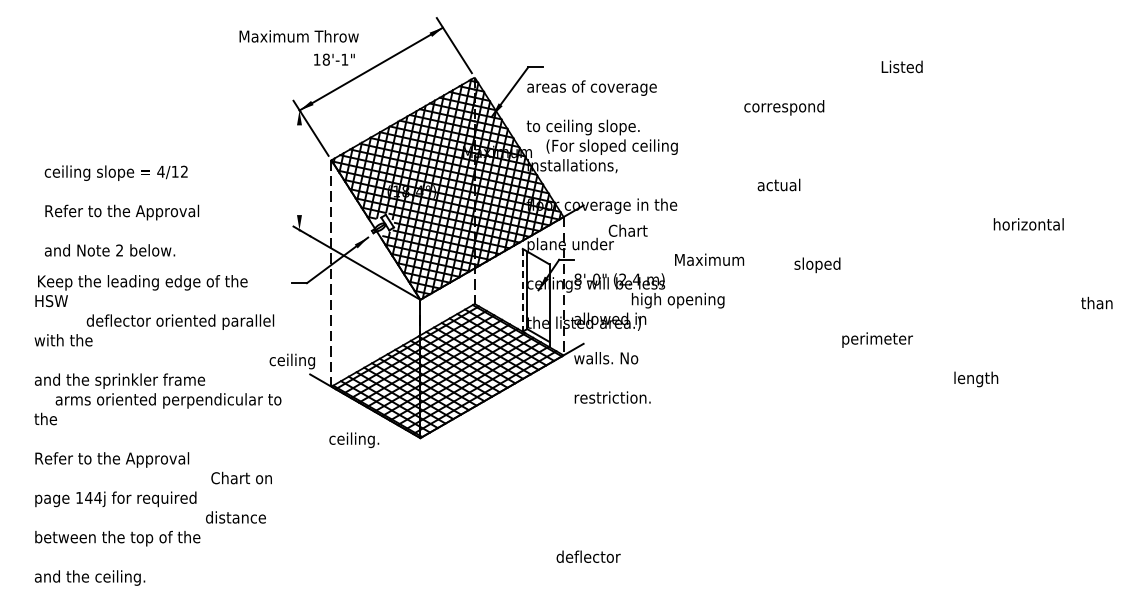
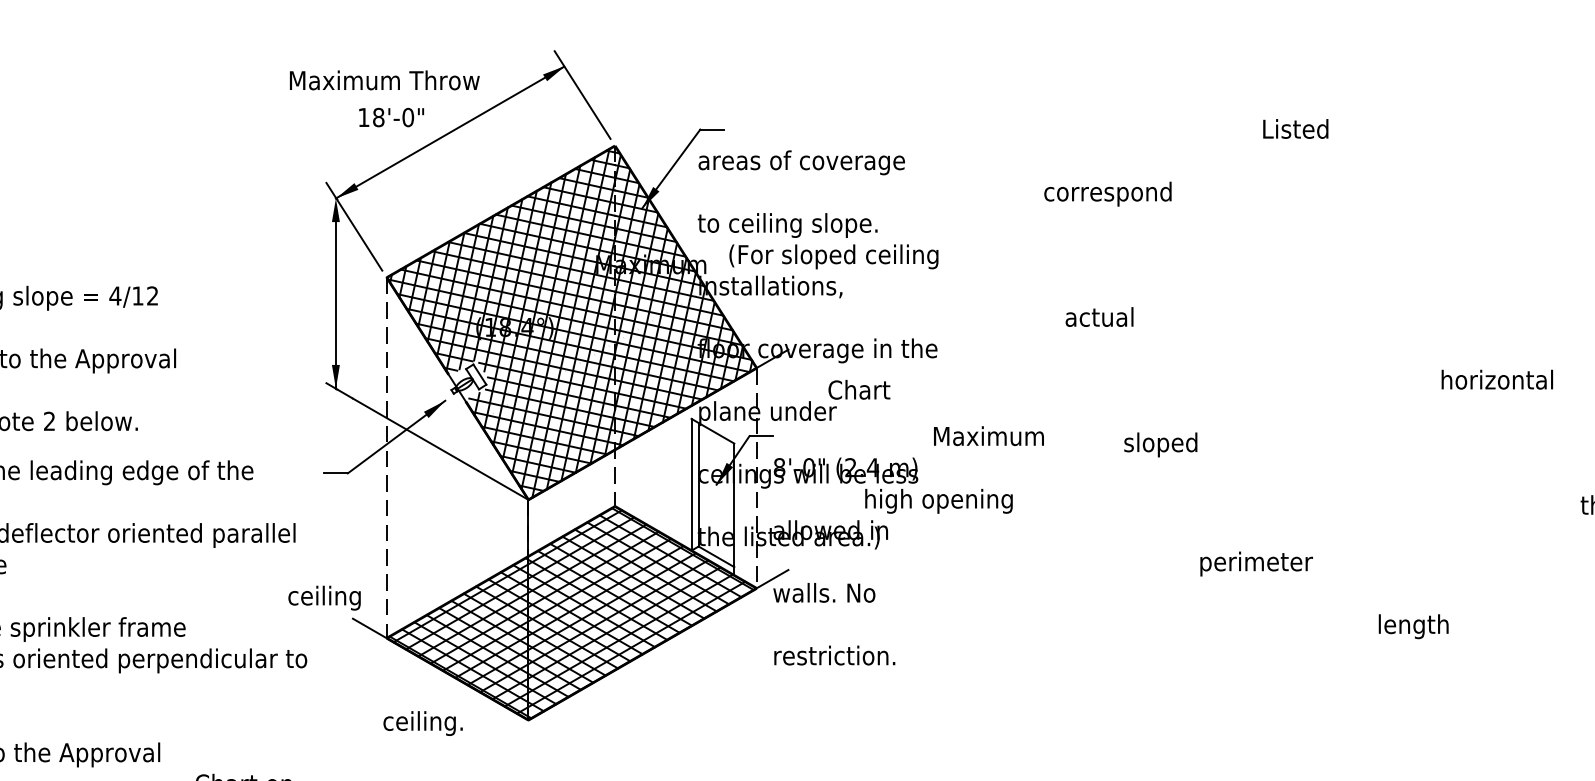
text: (298, 36) -> (383, 80), moved
text: (344, 59) -> (407, 117), 18'-1" -> 18'-0"
line: (299, 177) -> (335, 305), added
line: (522, 290) -> (691, 485), dashed -> solid

